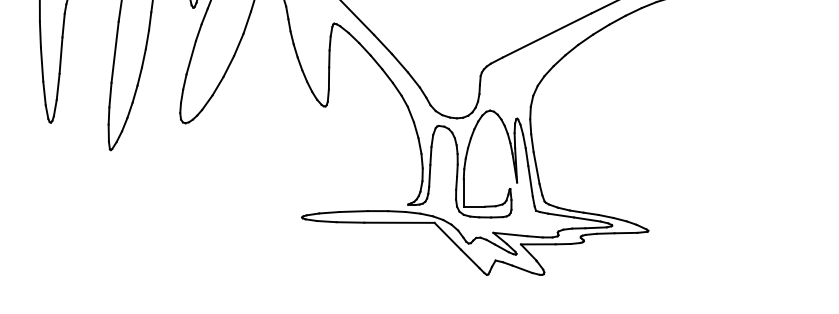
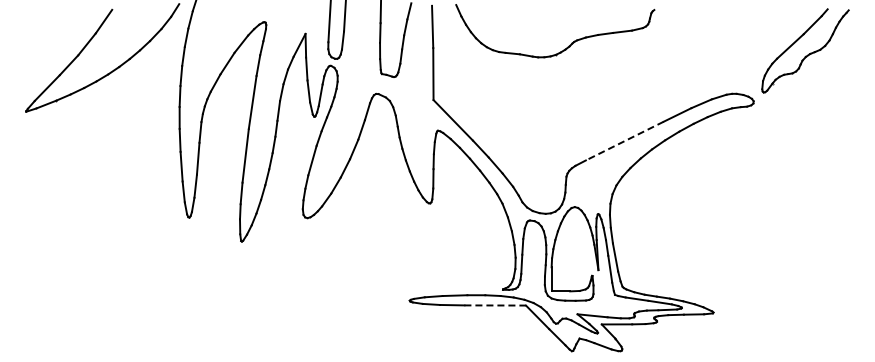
line: (546, 35) -> (624, 141), solid -> dashed
line: (399, 222) -> (495, 305), solid -> dashed

